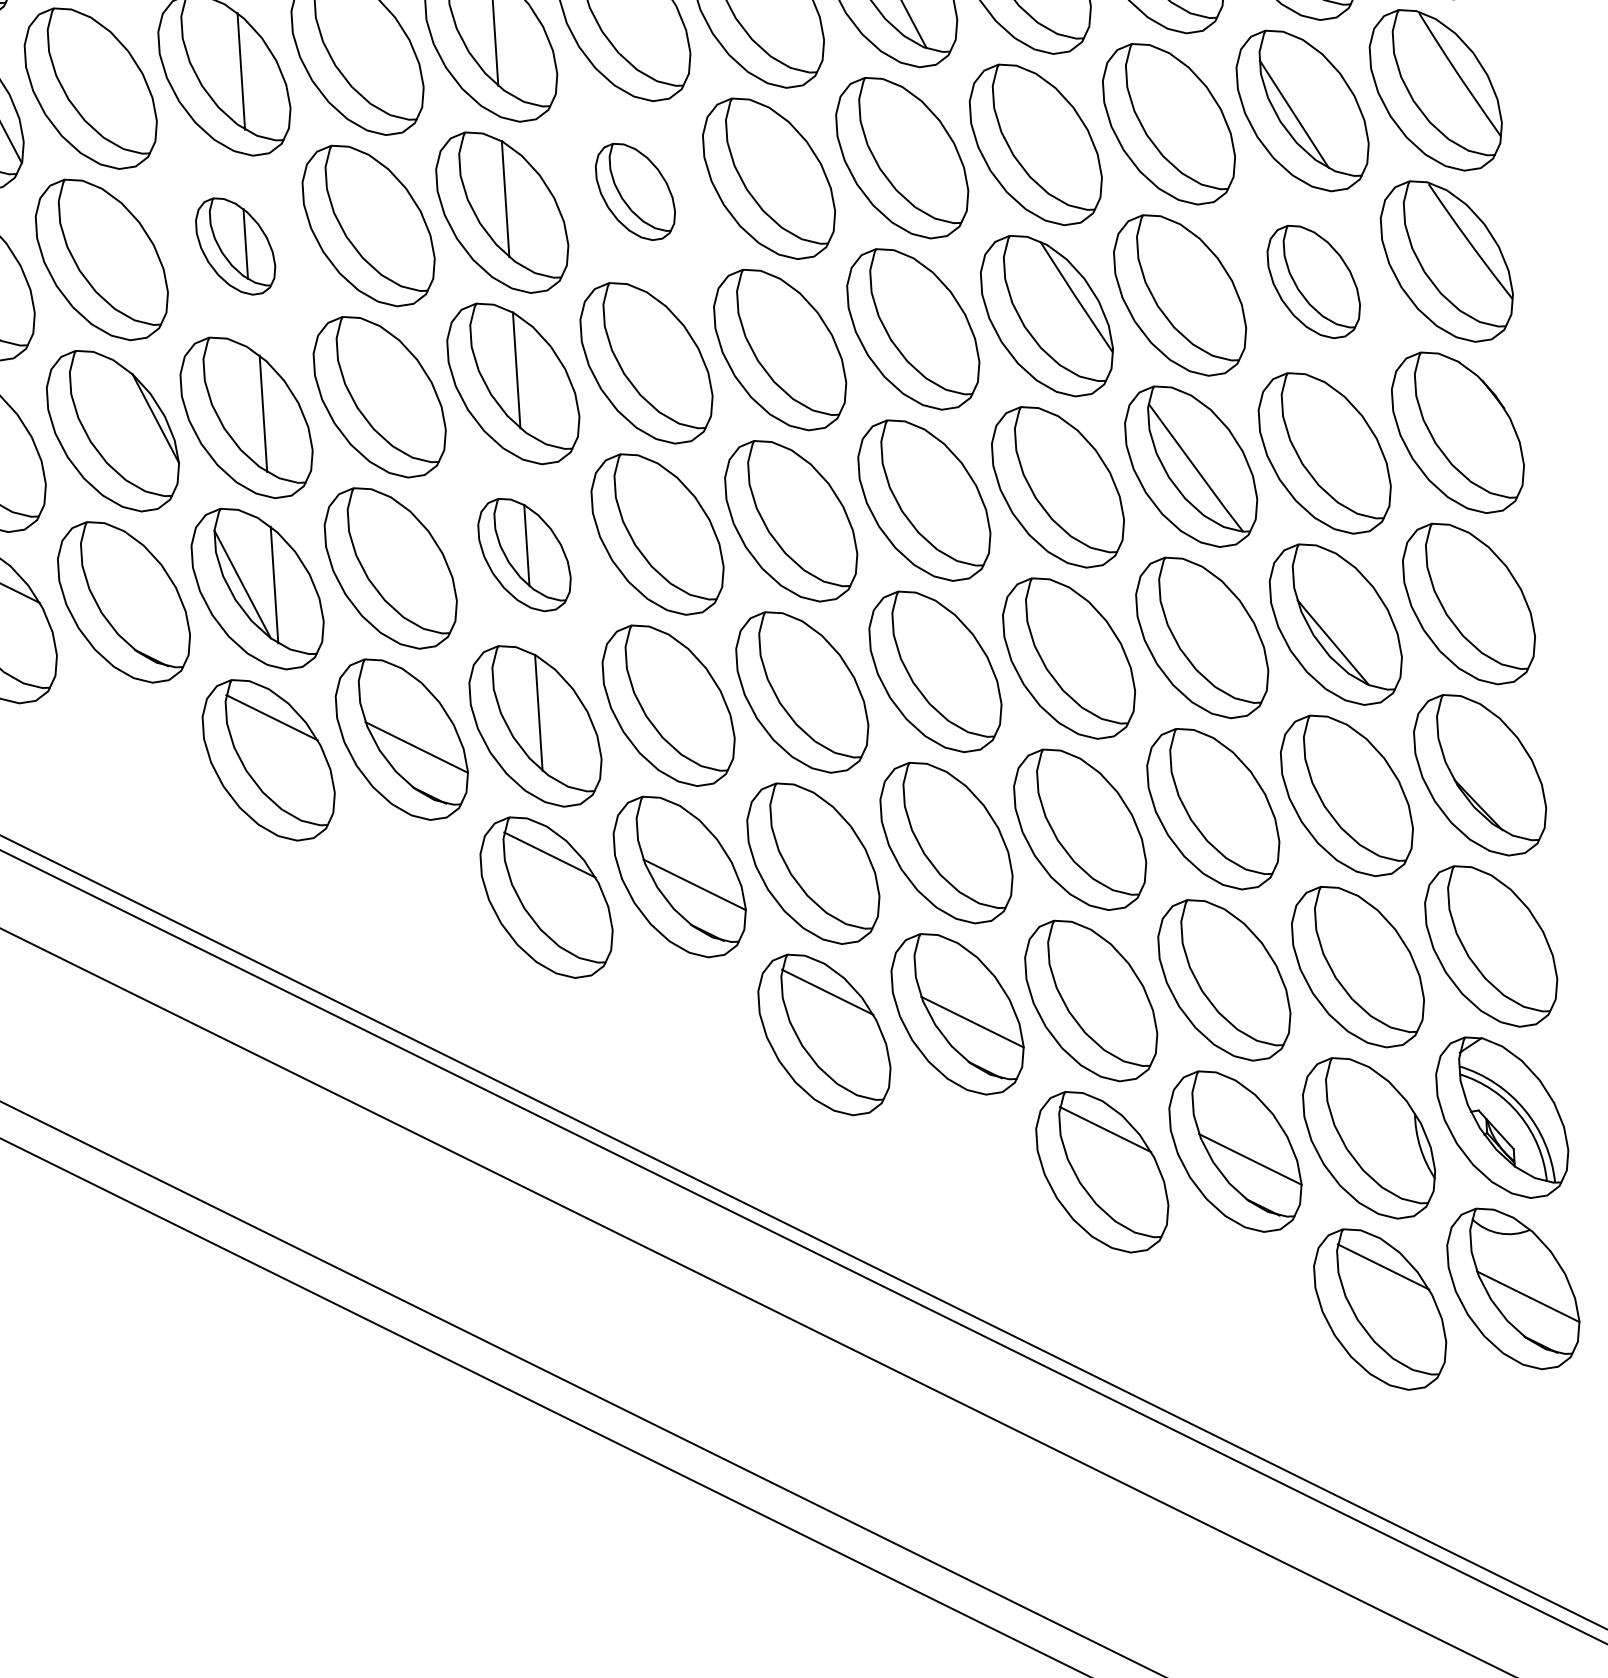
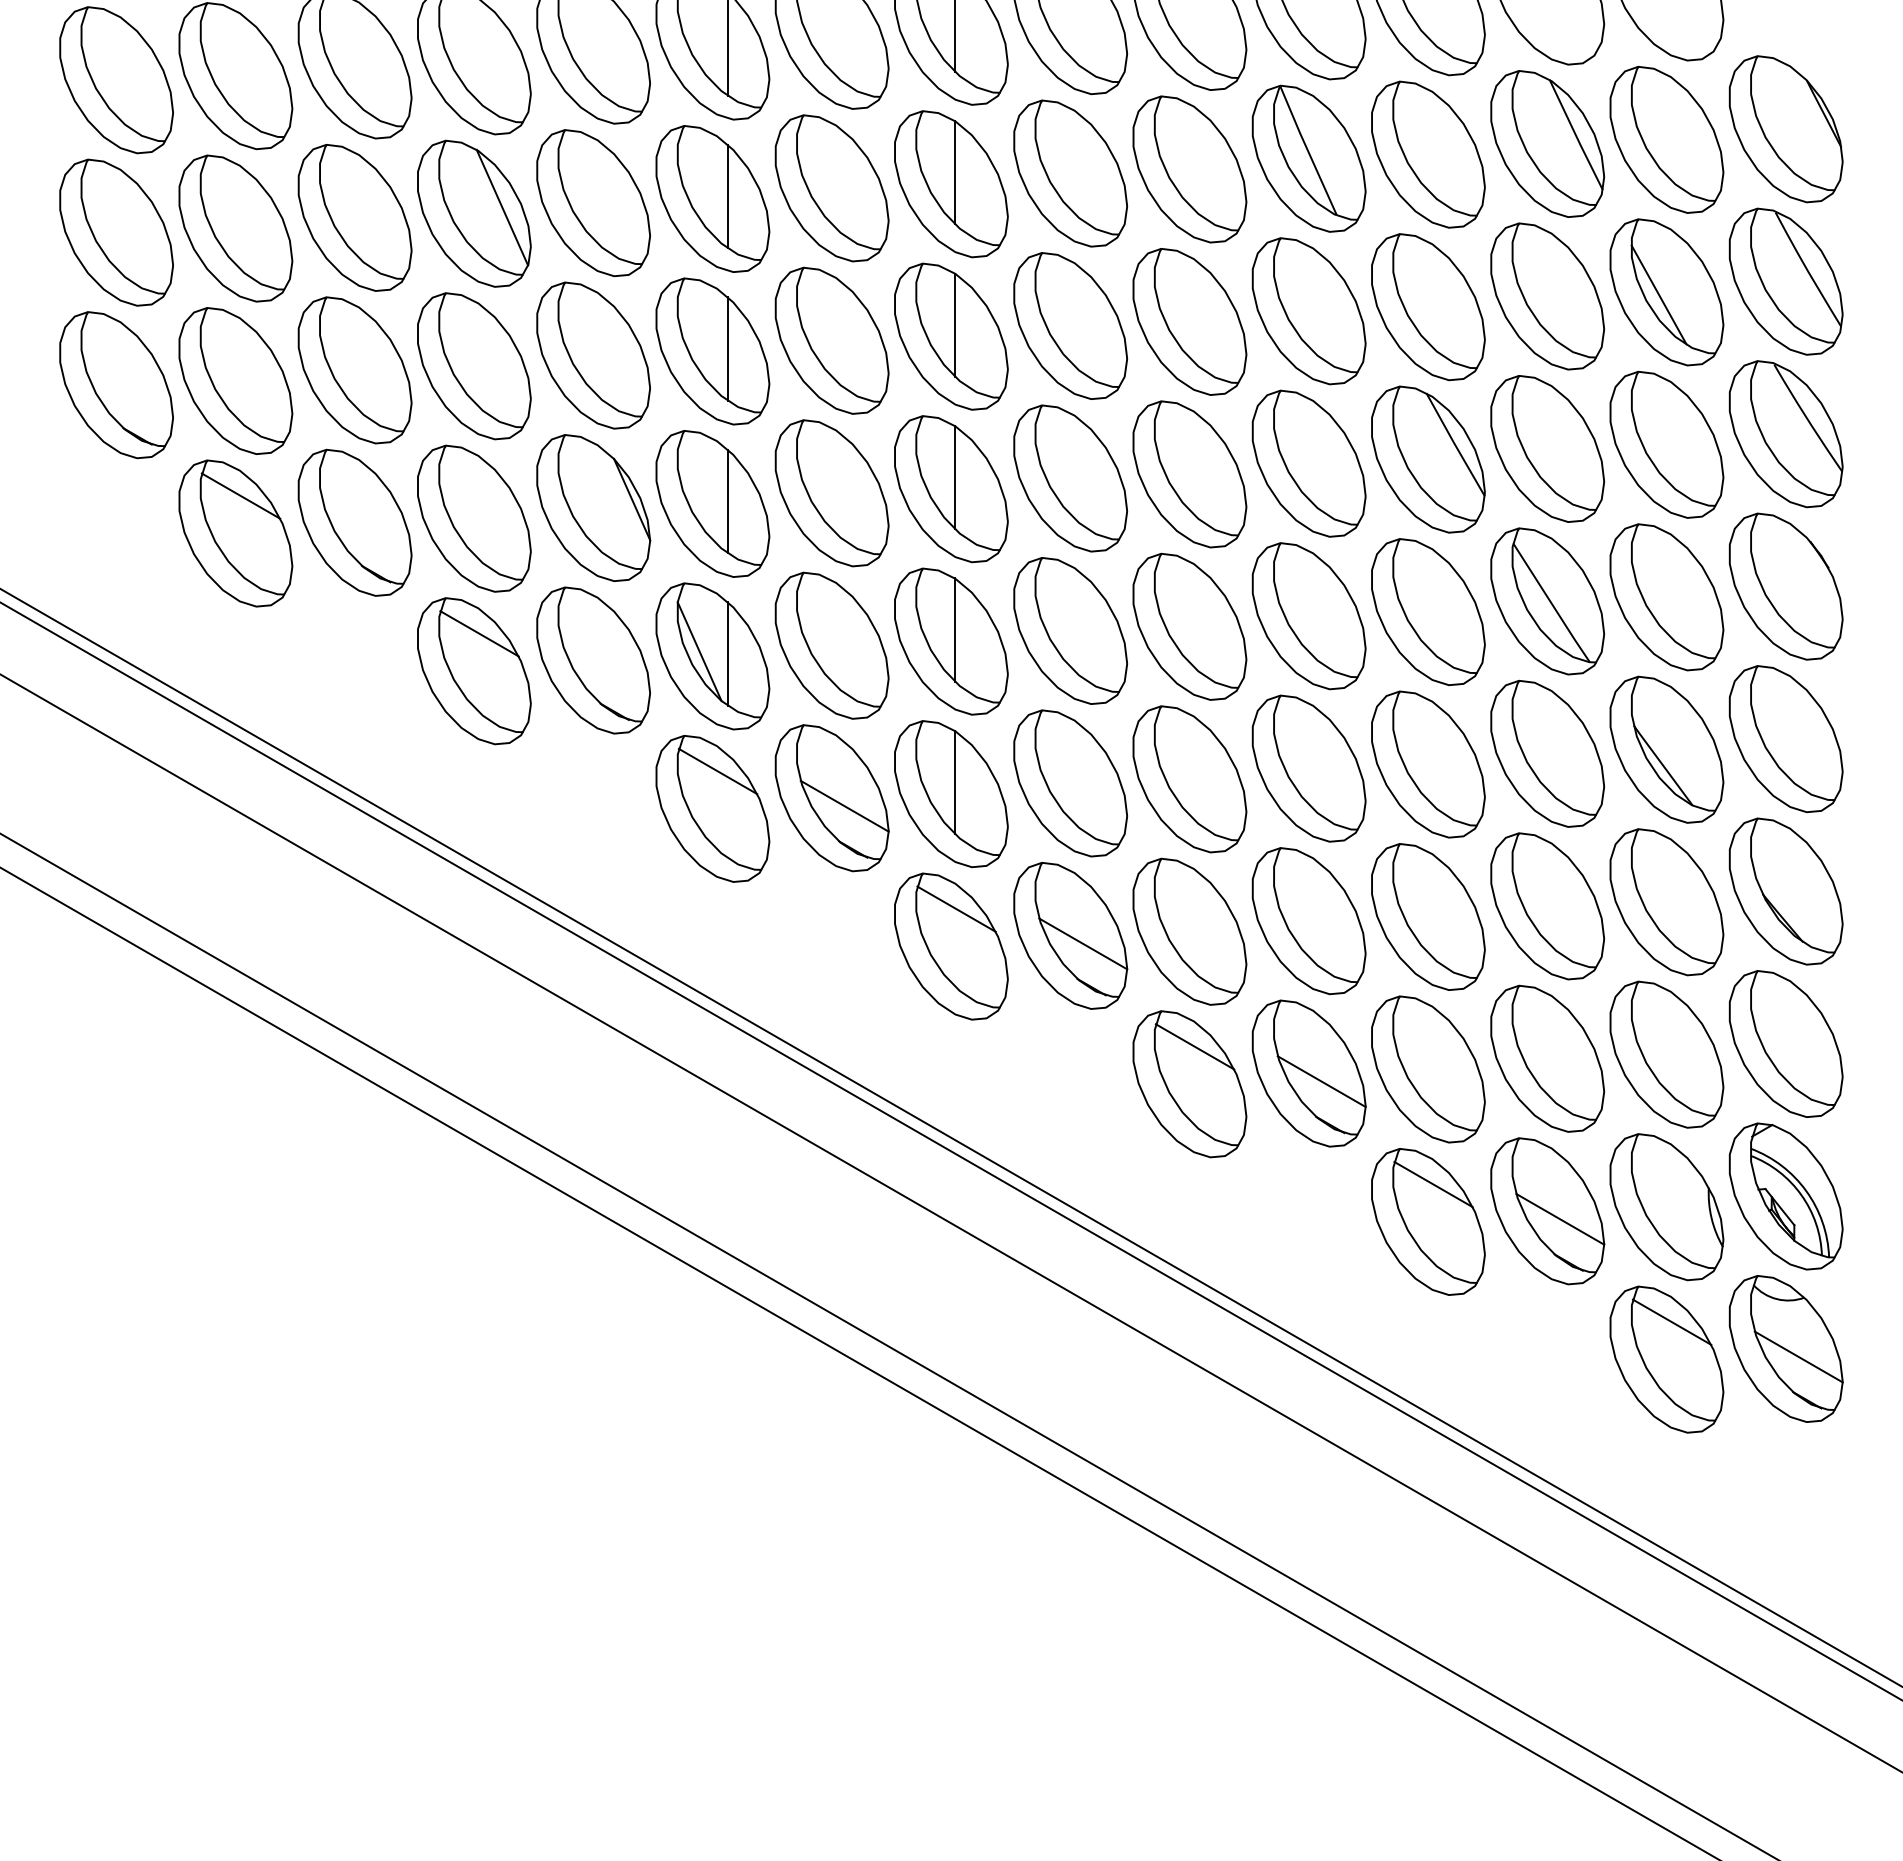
part: (635, 191) -> (1070, 325), size x1.67
part: (235, 246) -> (712, 351), size x1.67
part: (1313, 281) -> (1666, 444), size x1.43
part: (524, 554) -> (951, 641), size x1.43

